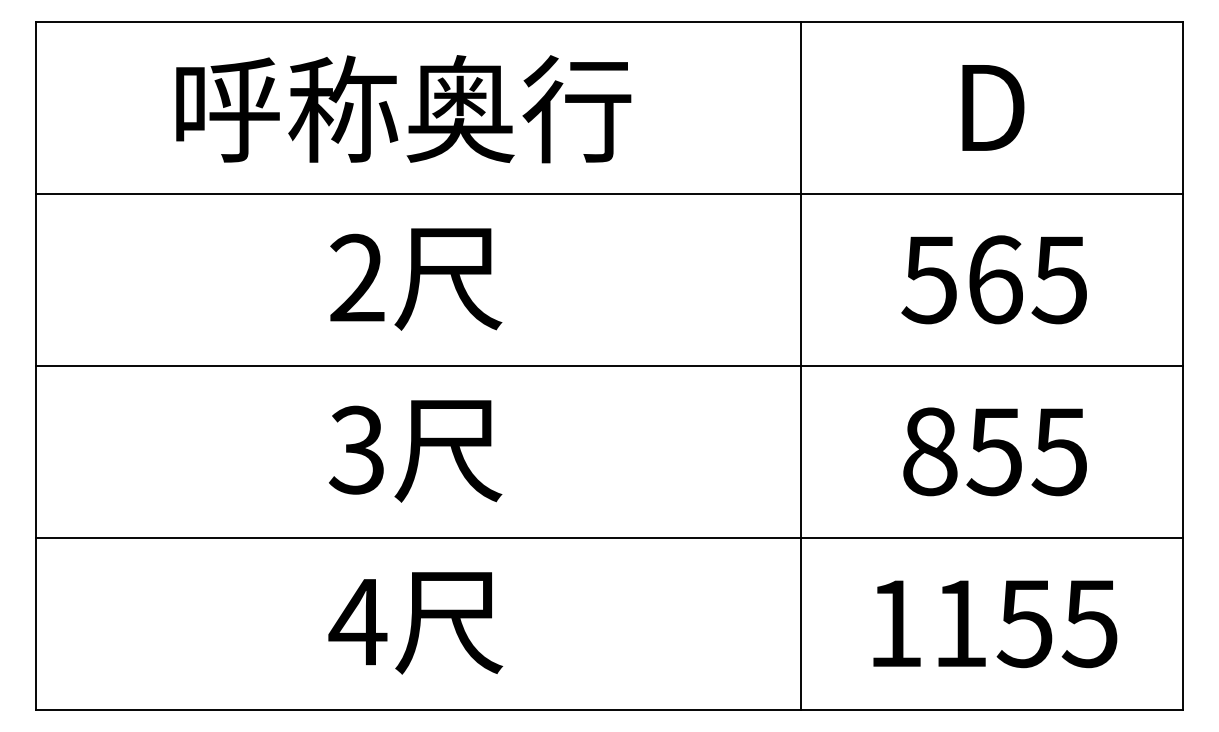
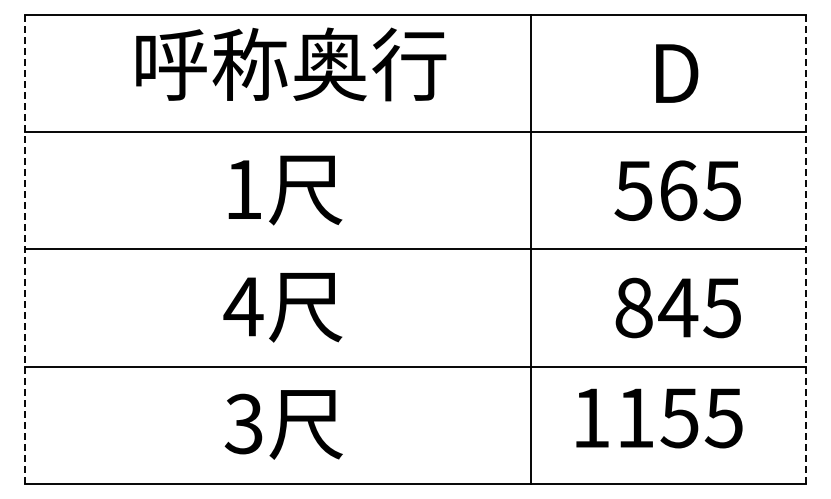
text: (404, 109) -> (291, 64), moved
text: (357, 276) -> (243, 188), 2 -> 1
line: (35, 366) -> (24, 249), solid -> dashed
line: (800, 366) -> (530, 249), moved
line: (1183, 366) -> (806, 249), solid -> dashed
text: (357, 449) -> (243, 306), 3 -> 4
text: (995, 452) -> (678, 308), 855 -> 845
text: (357, 621) -> (243, 423), 4 -> 3
text: (995, 624) -> (659, 418), moved

